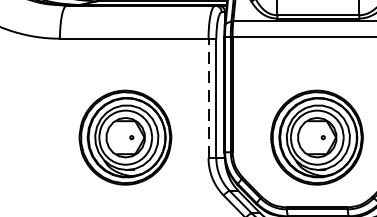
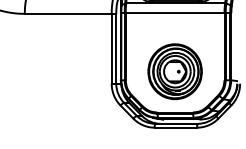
line: (208, 97) -> (111, 48), dashed -> solid
part: (124, 137) -> (62, 71), removed

